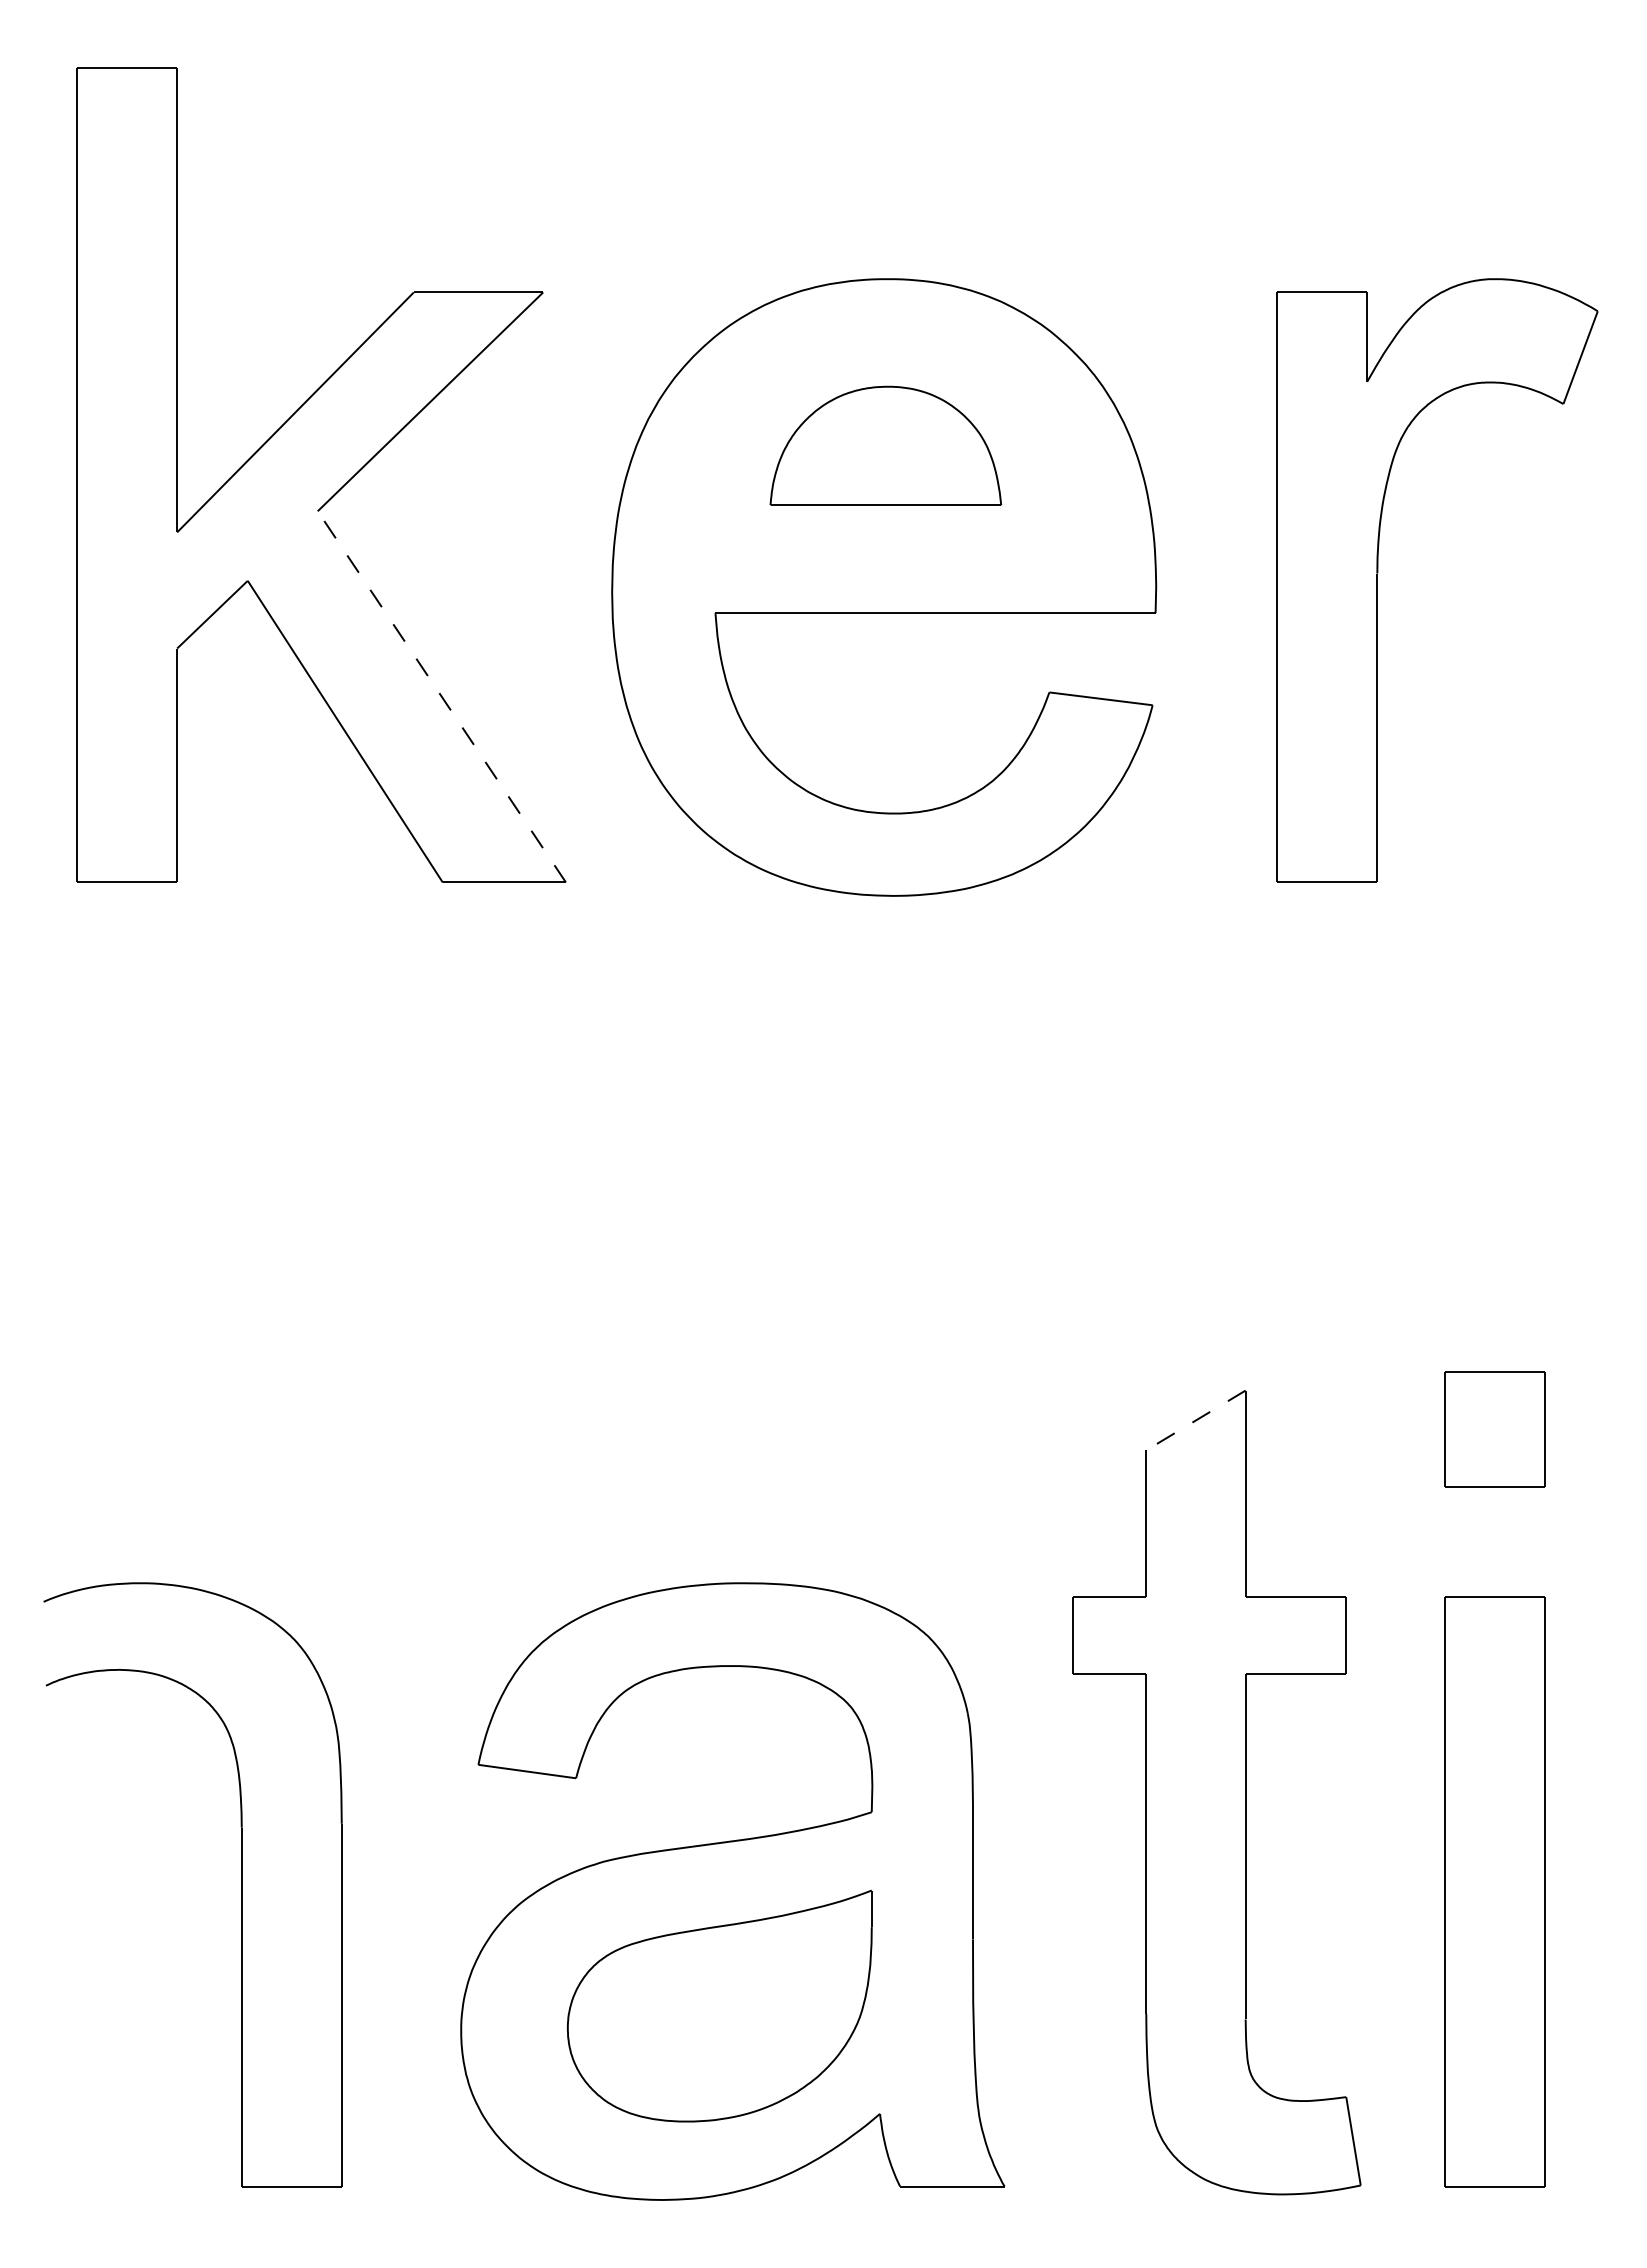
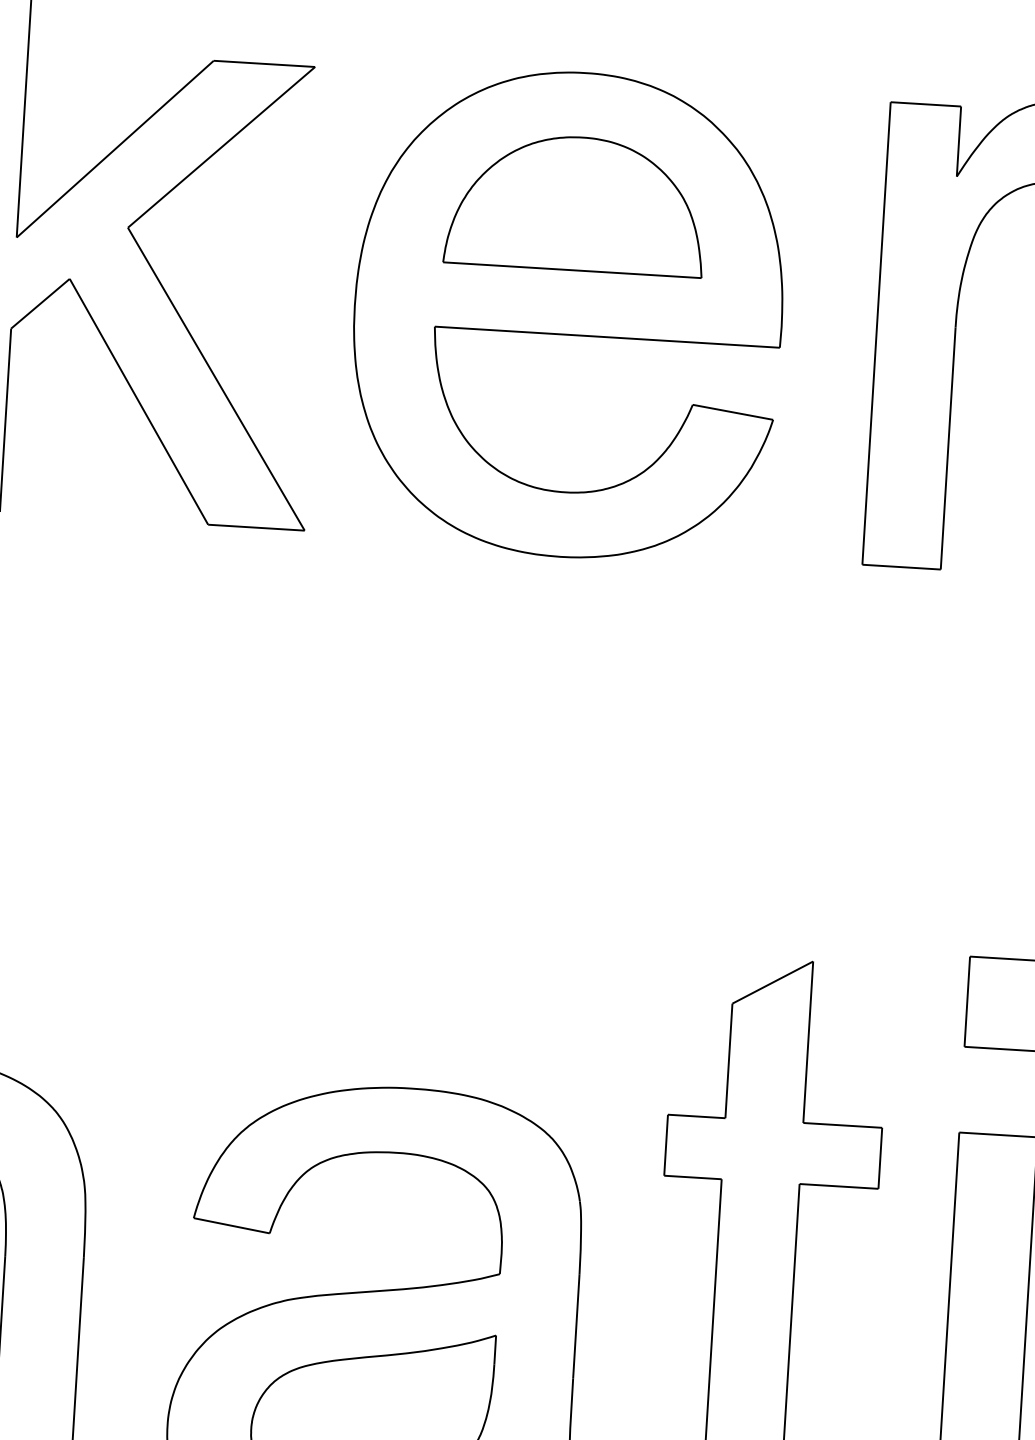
part: (885, 445) -> (576, 203), size x1.43
line: (441, 696) -> (216, 378), dashed -> solid
line: (1195, 1420) -> (772, 982), dashed -> solid

